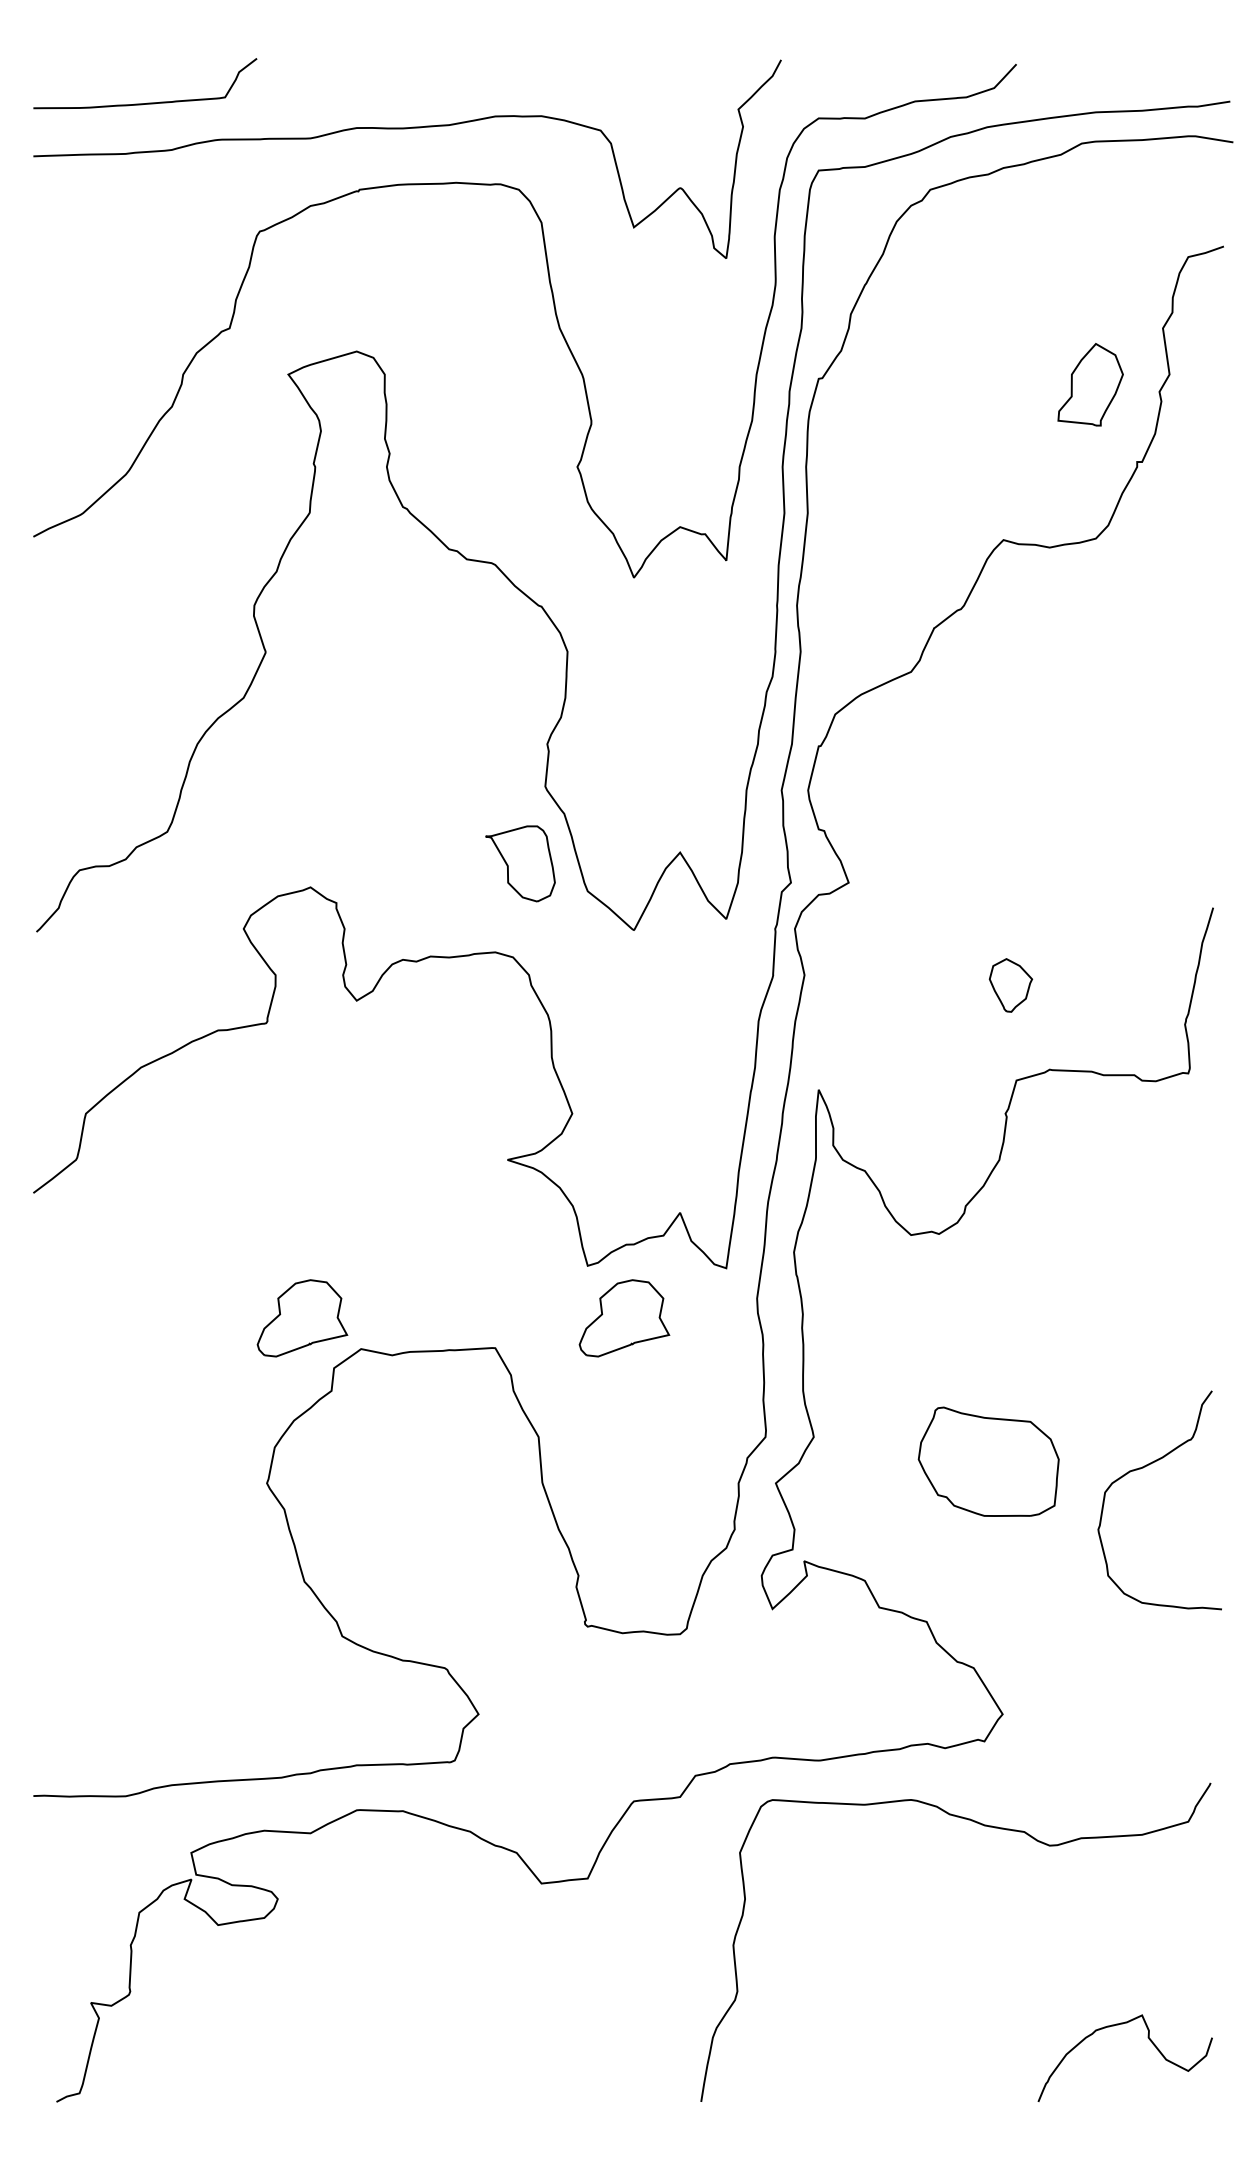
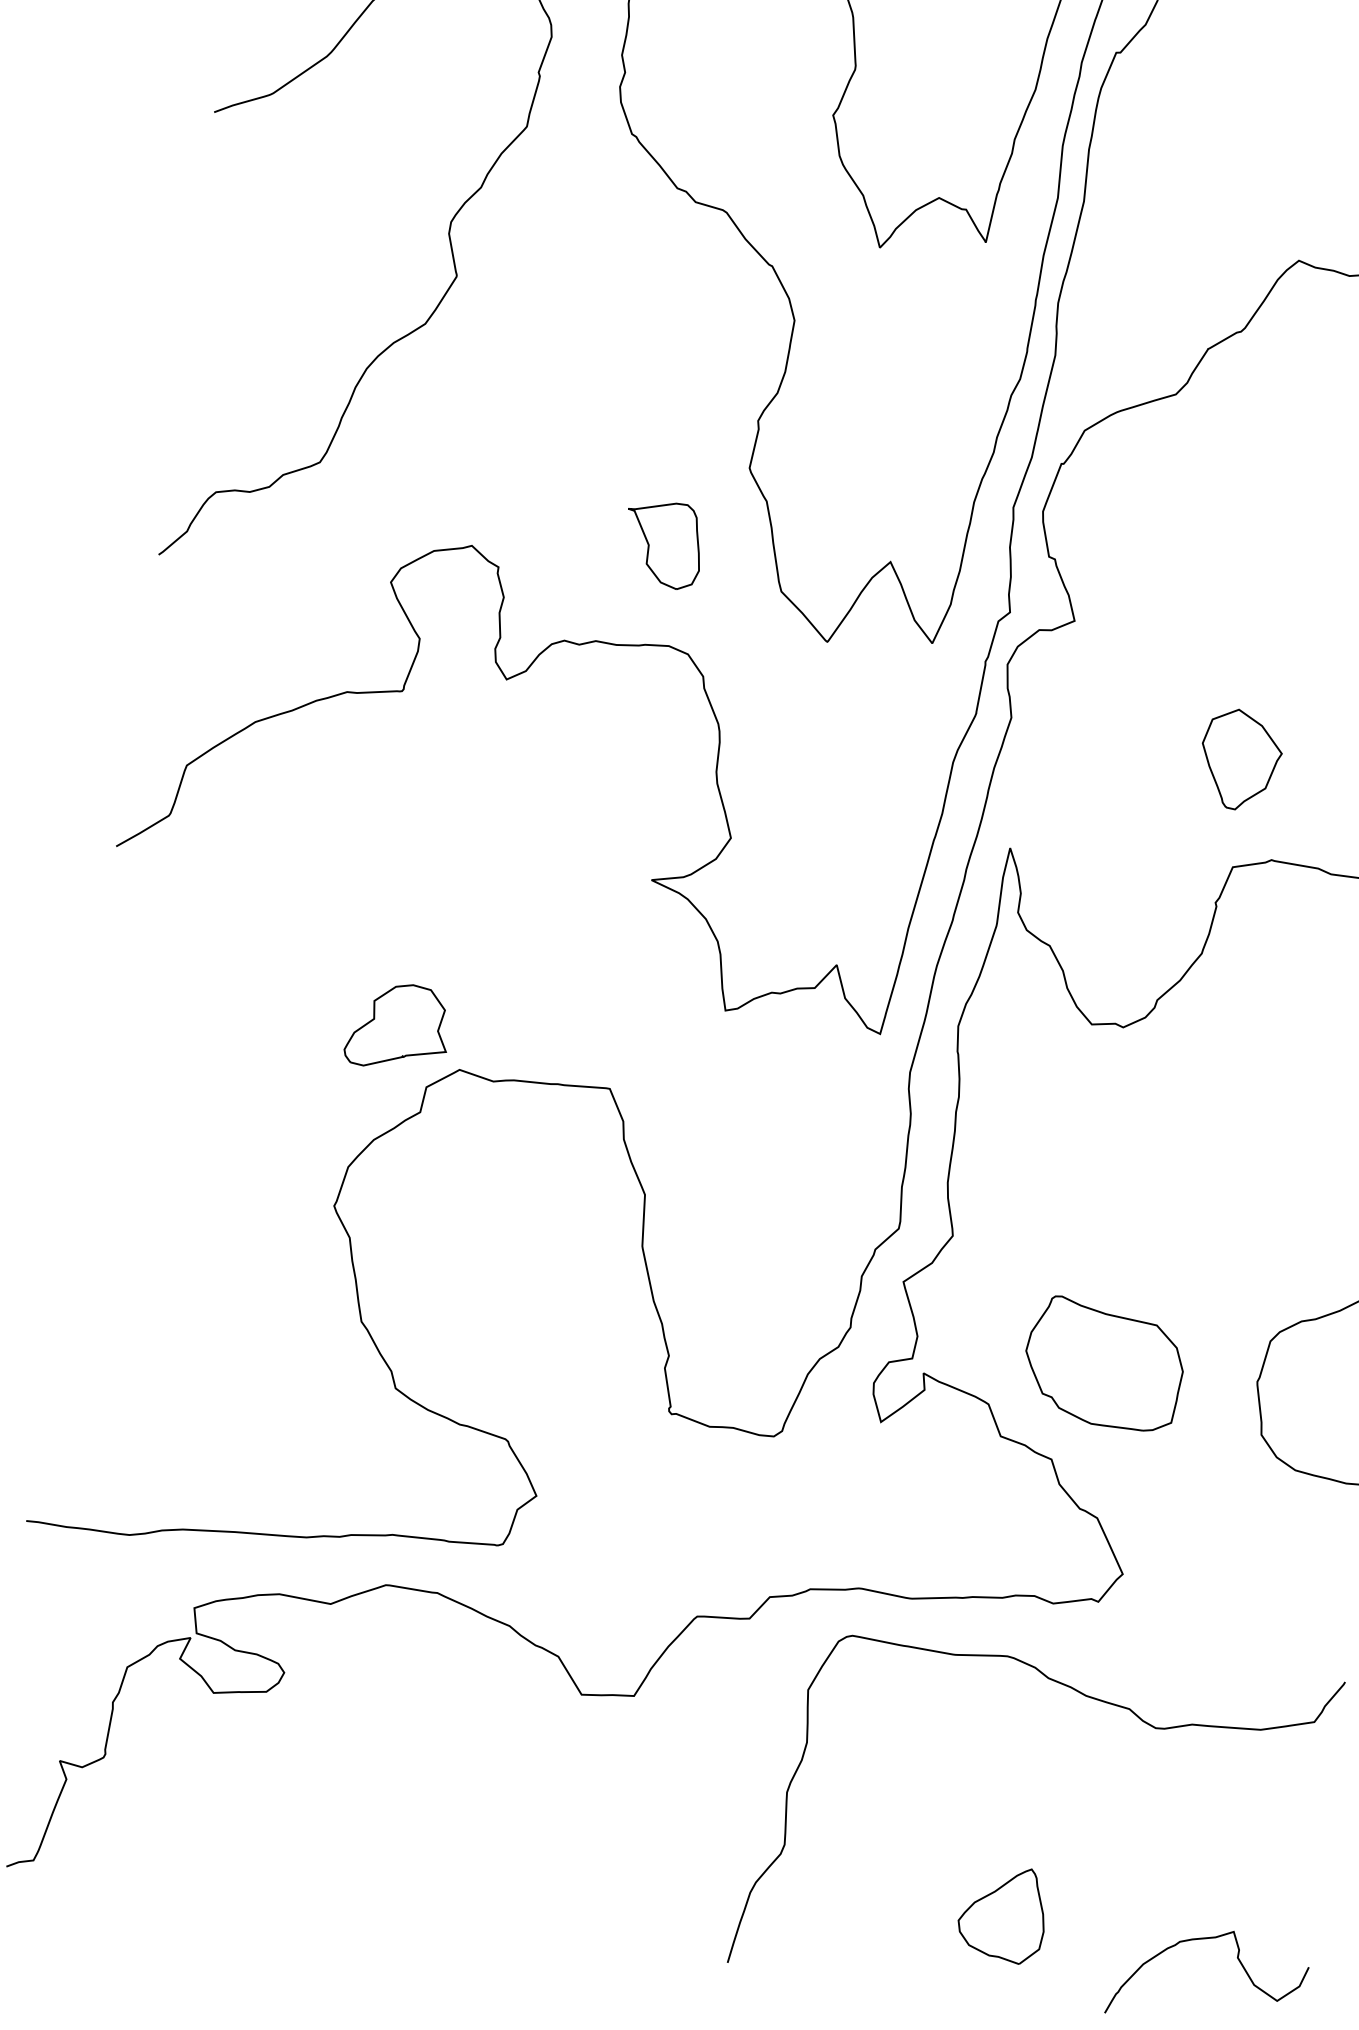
part: (520, 863) -> (663, 544), moved
part: (1010, 985) -> (1240, 760), size x1.67
part: (624, 1318) -> (758, 1074), removed
part: (988, 1461) -> (1103, 1363), moved
part: (936, 2026) -> (1002, 1913), added

